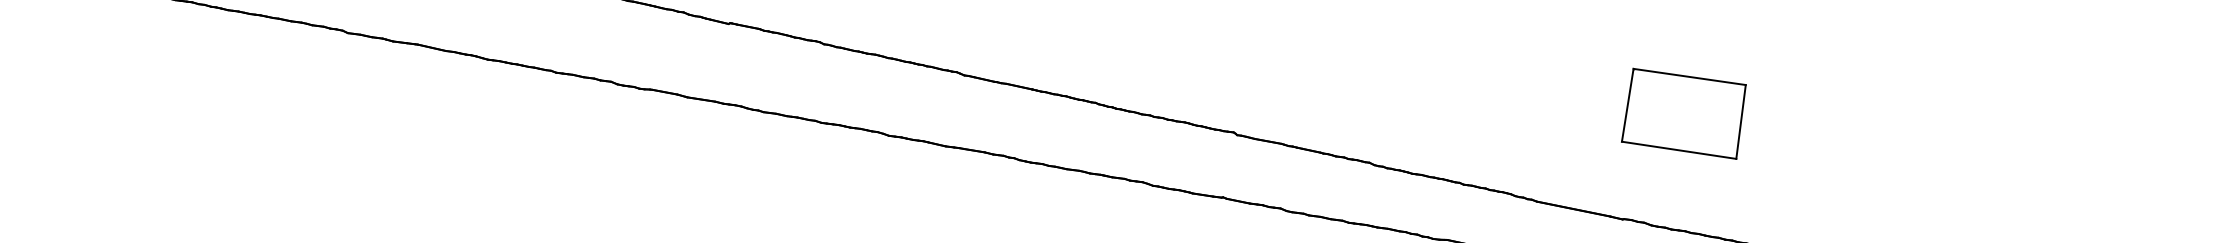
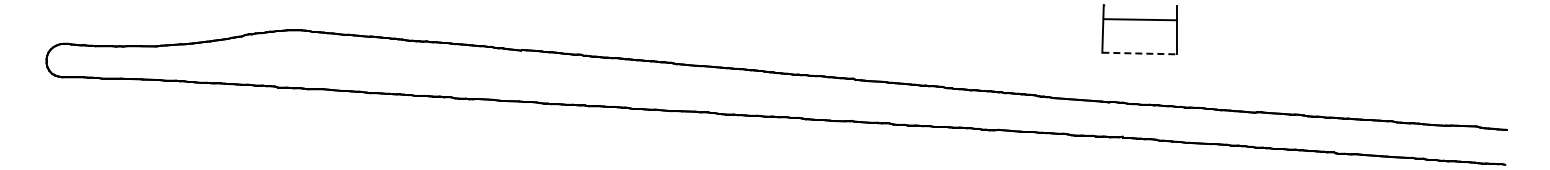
line: (1688, 76) -> (1139, 19), moved
line: (1680, 150) -> (1140, 53), solid -> dashed

